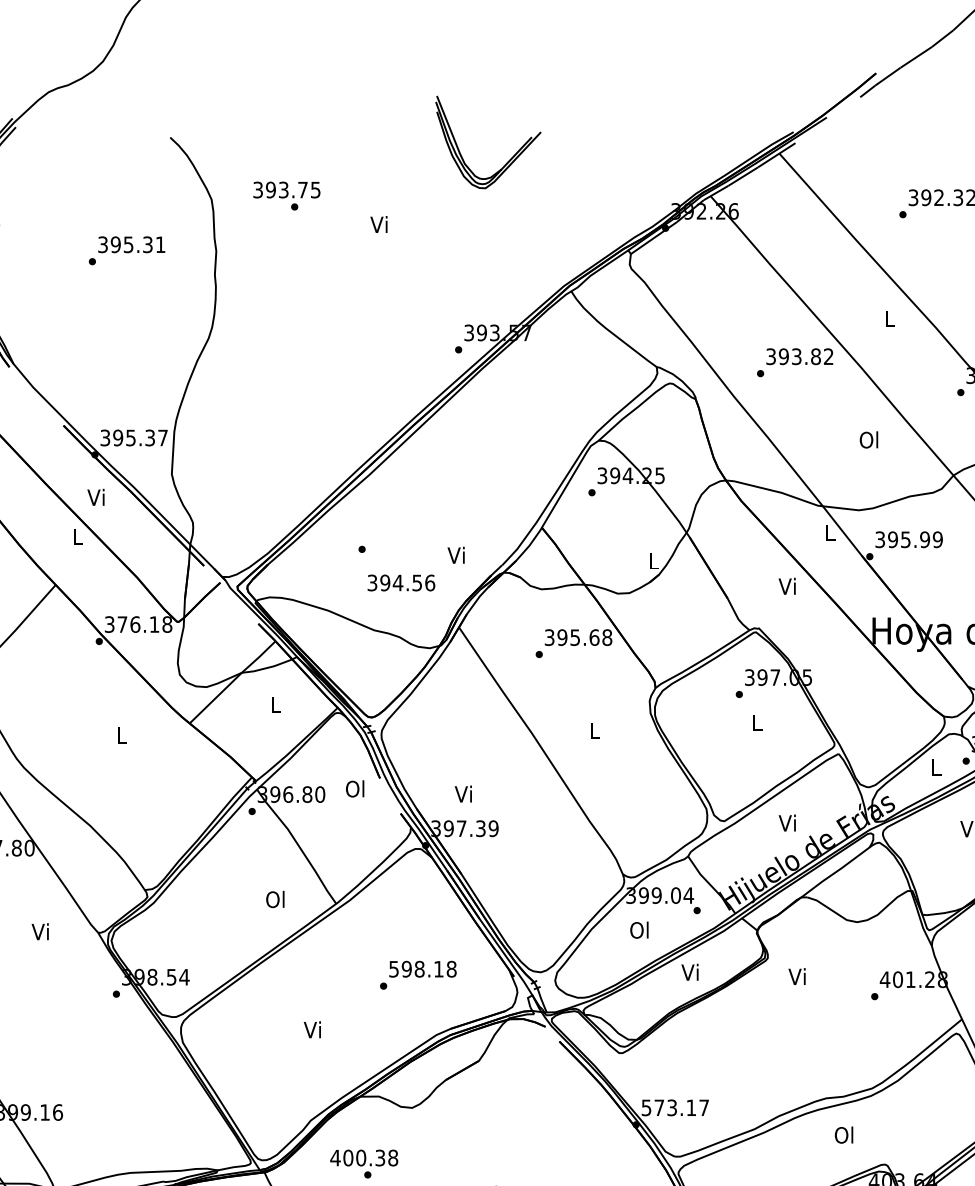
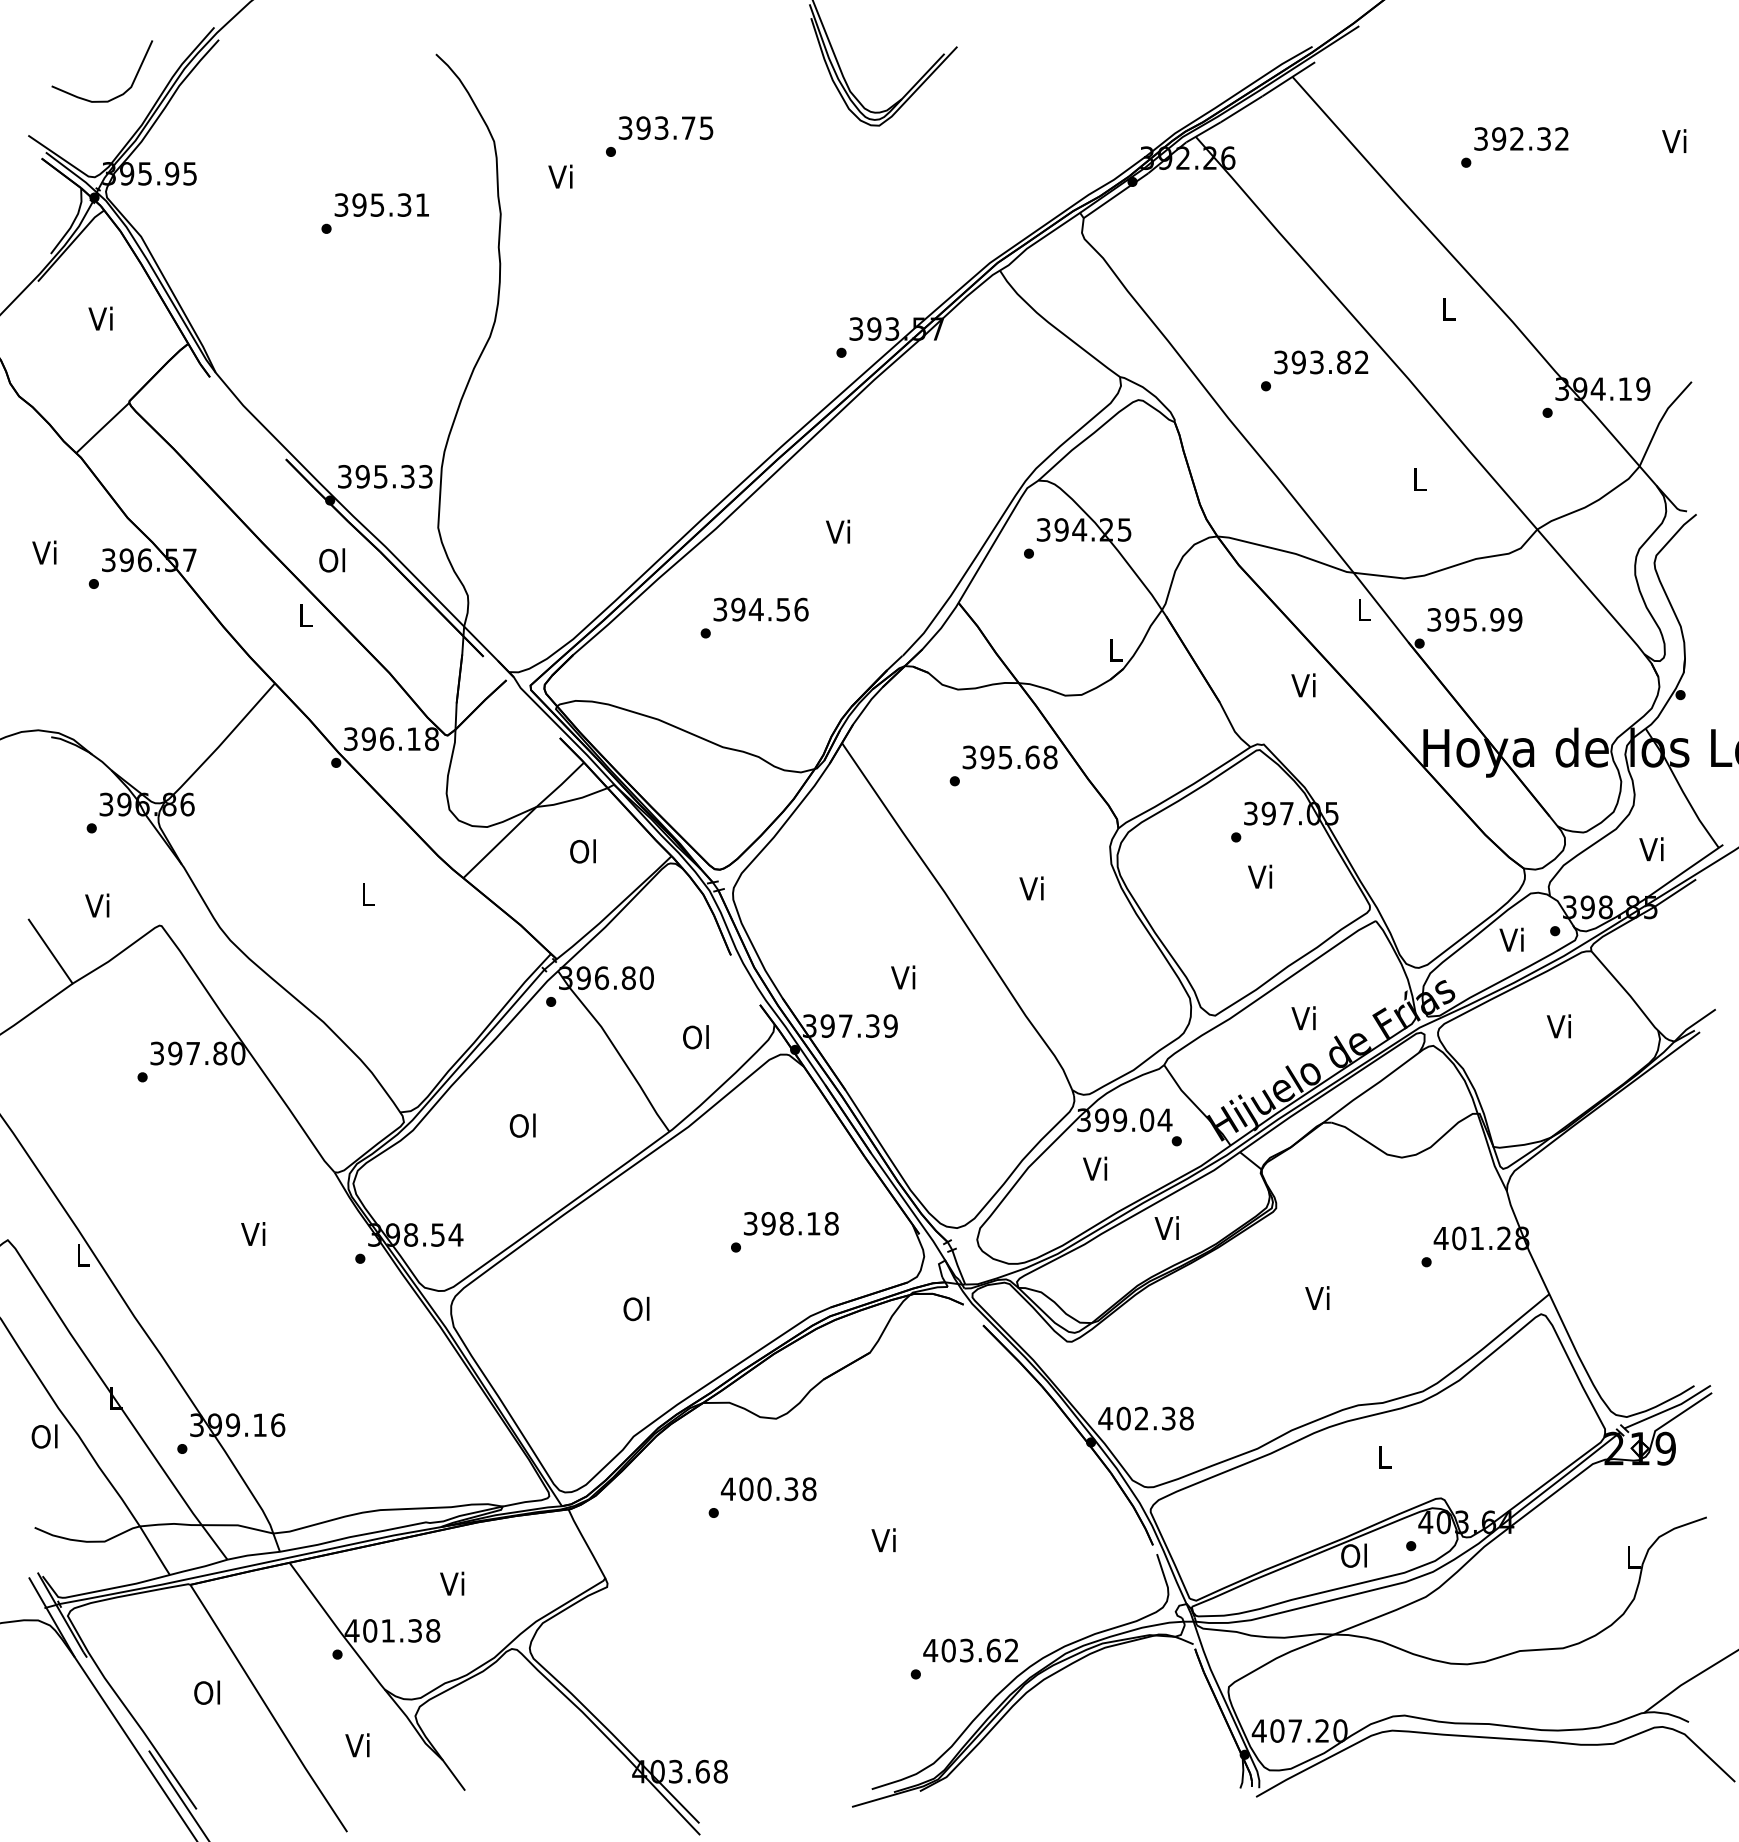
text: (286, 189) -> (665, 127), moved
text: (378, 224) -> (560, 176), moved
text: (162, 437) -> (425, 476), 395.37 -> 395.33
text: (869, 439) -> (1418, 479), Ol -> L
text: (96, 497) -> (332, 560), Vi -> Ol
text: (455, 555) -> (837, 531), moved
text: (401, 582) -> (760, 609), moved
text: (122, 624) -> (368, 738), 376.18 -> 396.18
text: (274, 704) -> (582, 851), L -> Ol
text: (756, 722) -> (1260, 876), L -> Vi
text: (593, 730) -> (1031, 888), L -> Vi
text: (935, 767) -> (1511, 939), L -> Vi
text: (354, 789) -> (695, 1037), moved
text: (463, 794) -> (903, 977), moved
text: (275, 899) -> (522, 1125), moved
text: (639, 929) -> (1095, 1168), Ol -> Vi
text: (40, 931) -> (253, 1233), moved
text: (393, 969) -> (750, 1223), 598.18 -> 398.18
text: (797, 976) -> (1317, 1297), moved
text: (312, 1029) -> (636, 1308), Vi -> Ol
text: (674, 1107) -> (1145, 1418), 573.17 -> 402.38
text: (844, 1134) -> (1383, 1456), Ol -> L
text: (364, 1158) -> (768, 1489), moved

